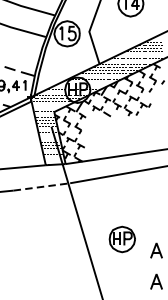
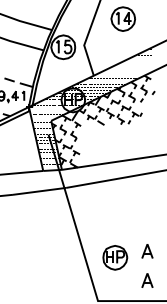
line: (41, 187) -> (39, 191), dashed -> solid
part: (122, 239) -> (115, 257), moved

